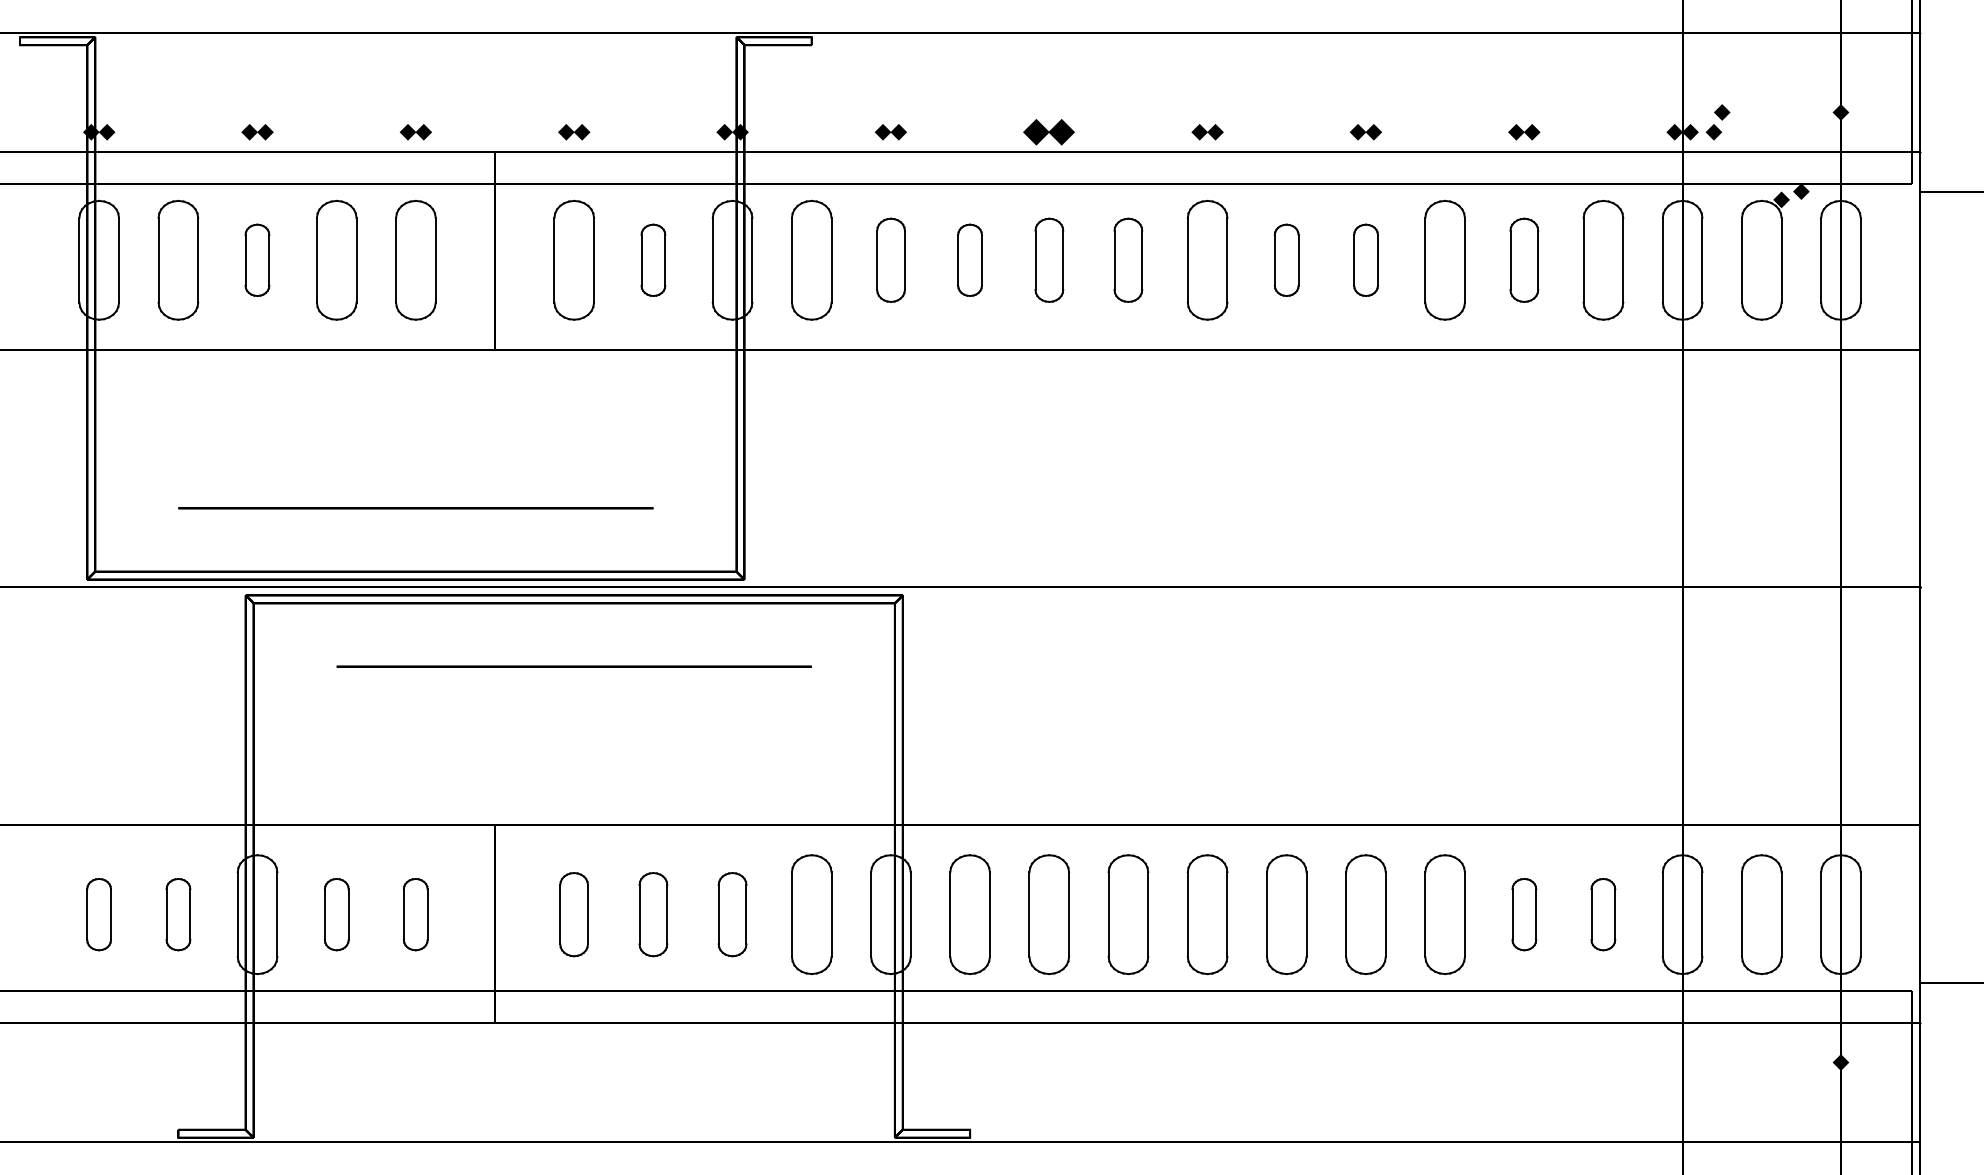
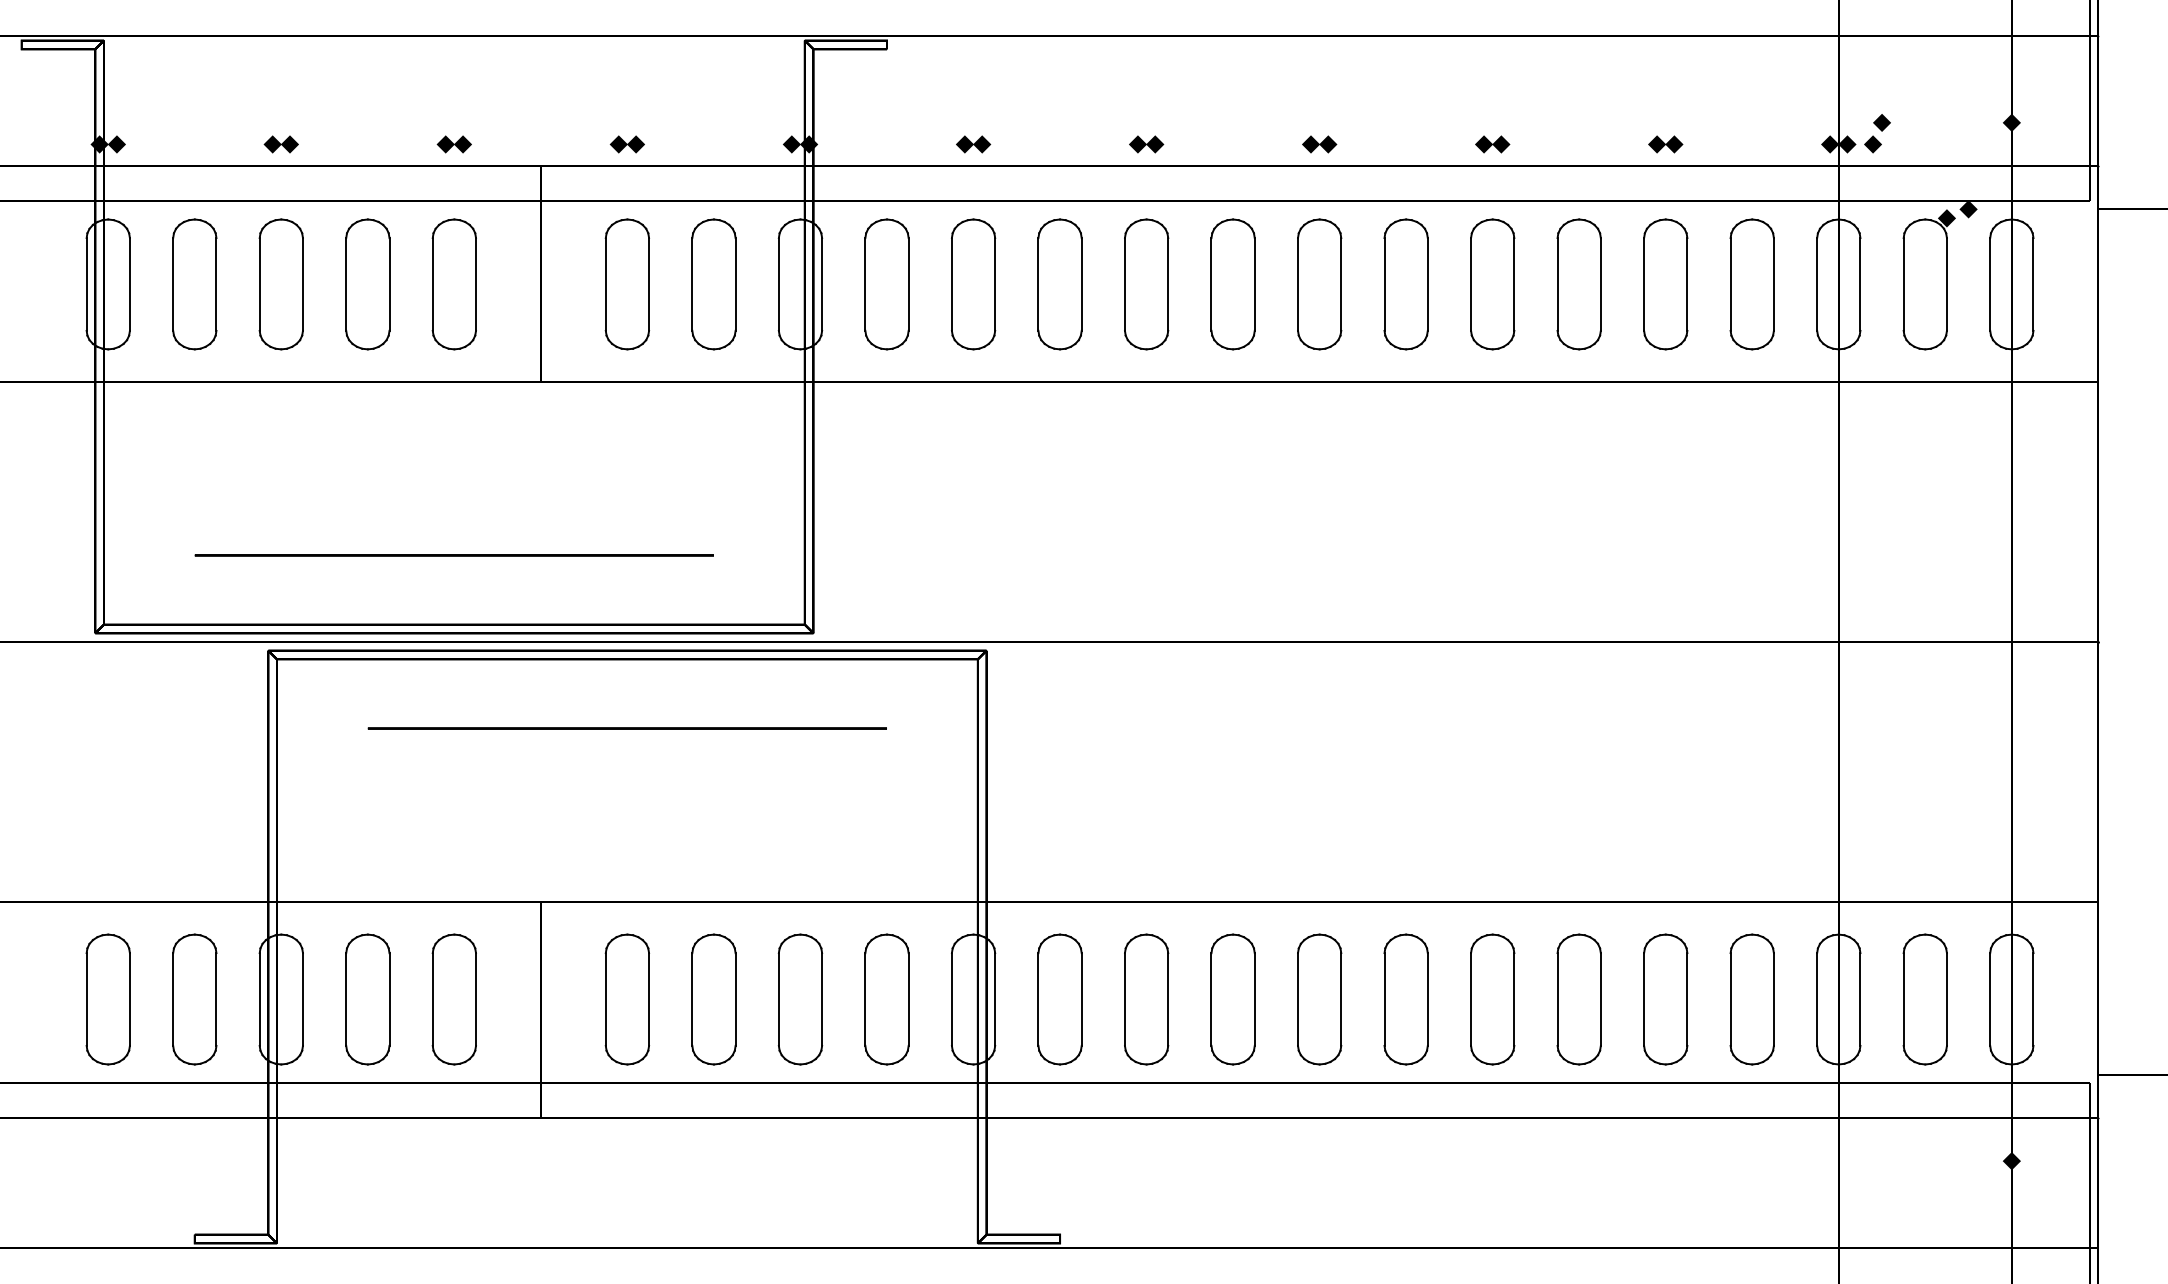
part: (1049, 132) -> (1146, 144), size x0.62
part: (256, 260) -> (280, 284), size x1.67
part: (652, 260) -> (713, 284), size x1.67
part: (890, 260) -> (973, 284), size x1.43
part: (969, 260) -> (1059, 284), size x1.67
part: (1049, 260) -> (1146, 284), size x1.43
part: (1127, 260) -> (1232, 284), size x1.43
part: (1286, 260) -> (1405, 284), size x1.67
part: (1365, 260) -> (1492, 284), size x1.67
part: (1524, 260) -> (1665, 284), size x1.43
part: (98, 914) -> (107, 999), size x1.67
part: (178, 914) -> (194, 999), size x1.67
part: (336, 914) -> (367, 999), size x1.67
part: (415, 914) -> (453, 999), size x1.67
part: (573, 914) -> (626, 999), size x1.43
part: (652, 914) -> (713, 999), size x1.43
part: (732, 914) -> (800, 999), size x1.43
part: (1524, 914) -> (1665, 999), size x1.67
part: (1602, 914) -> (1751, 999), size x1.67

